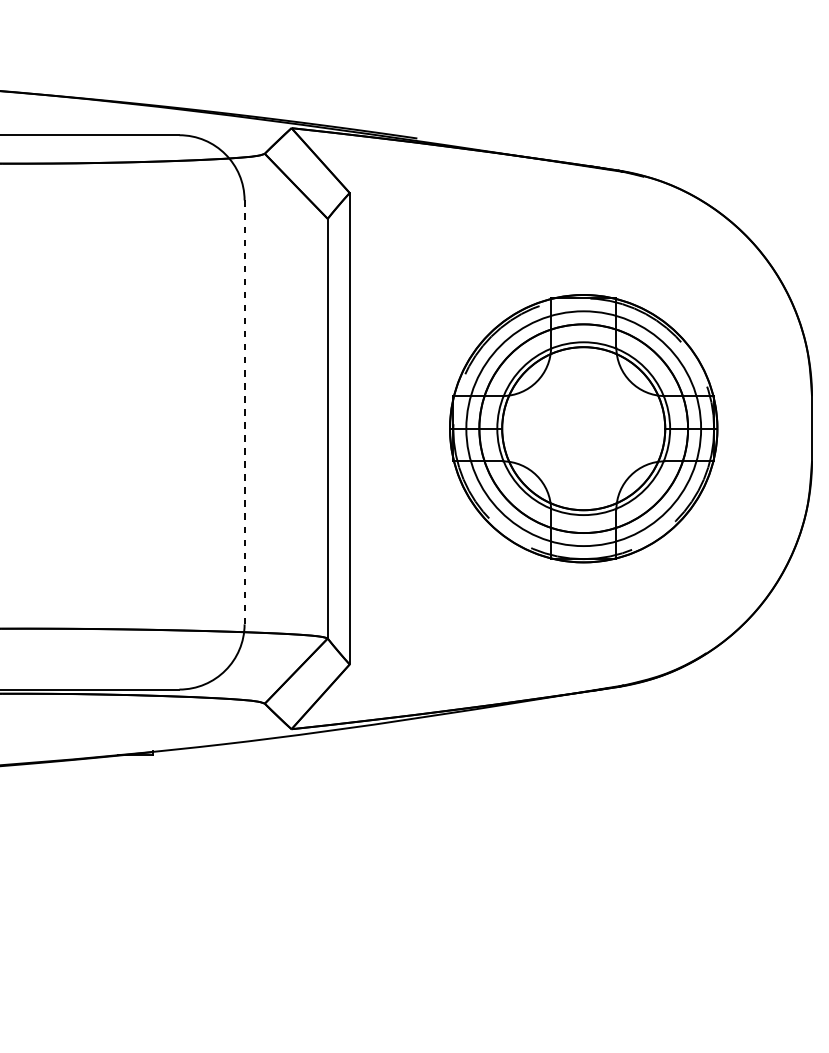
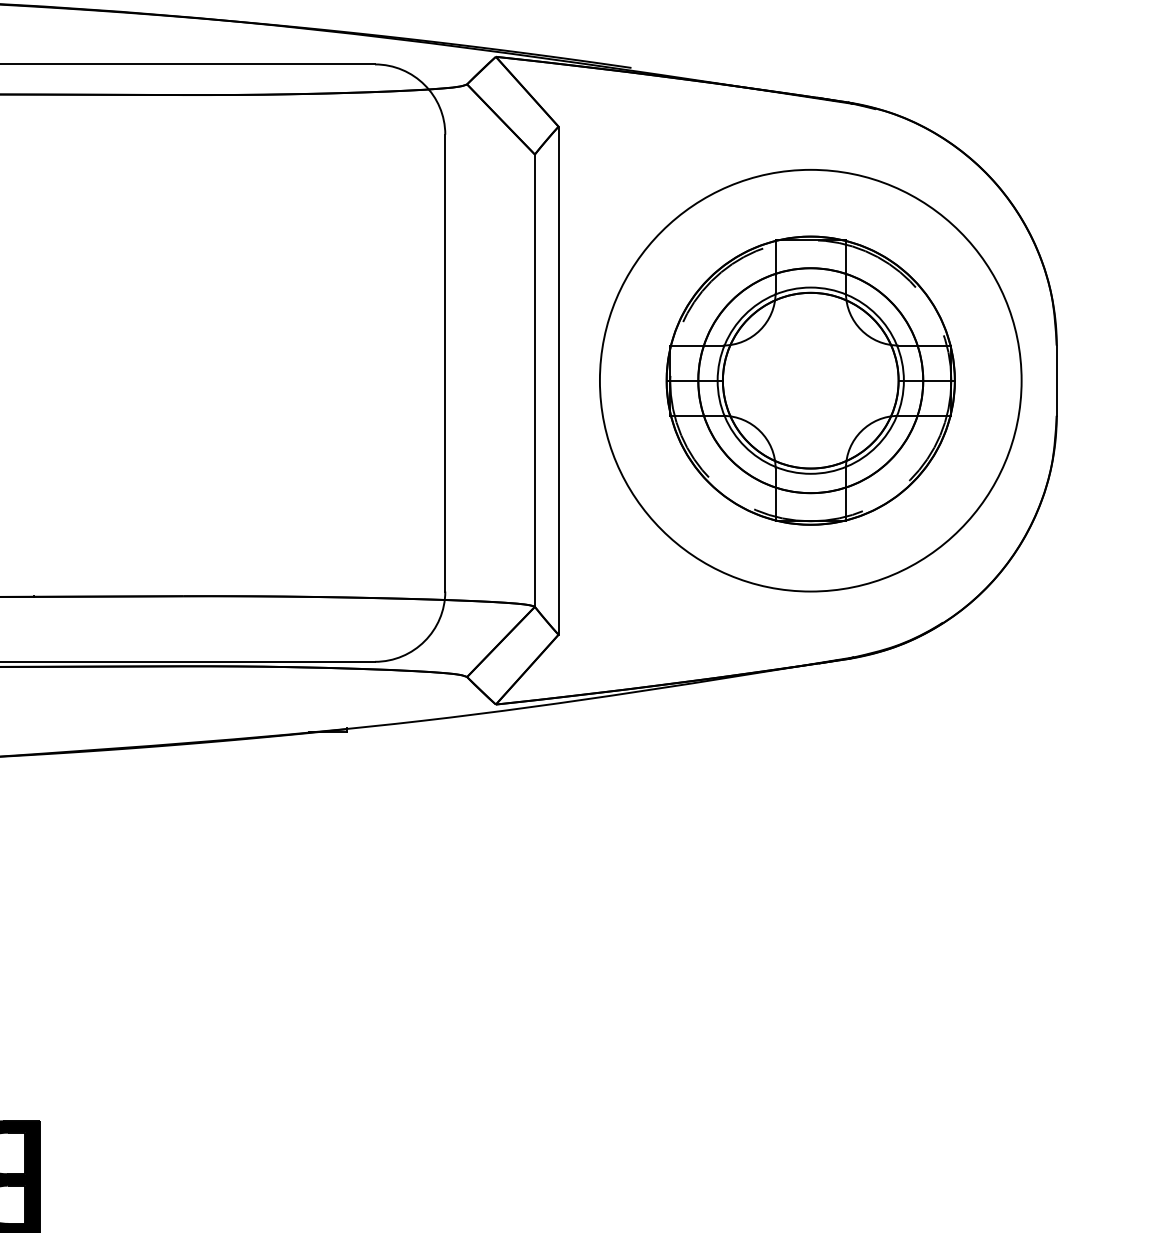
line: (244, 411) -> (445, 362), dashed -> solid
circle: (583, 428) -> (810, 380), size x1.67

